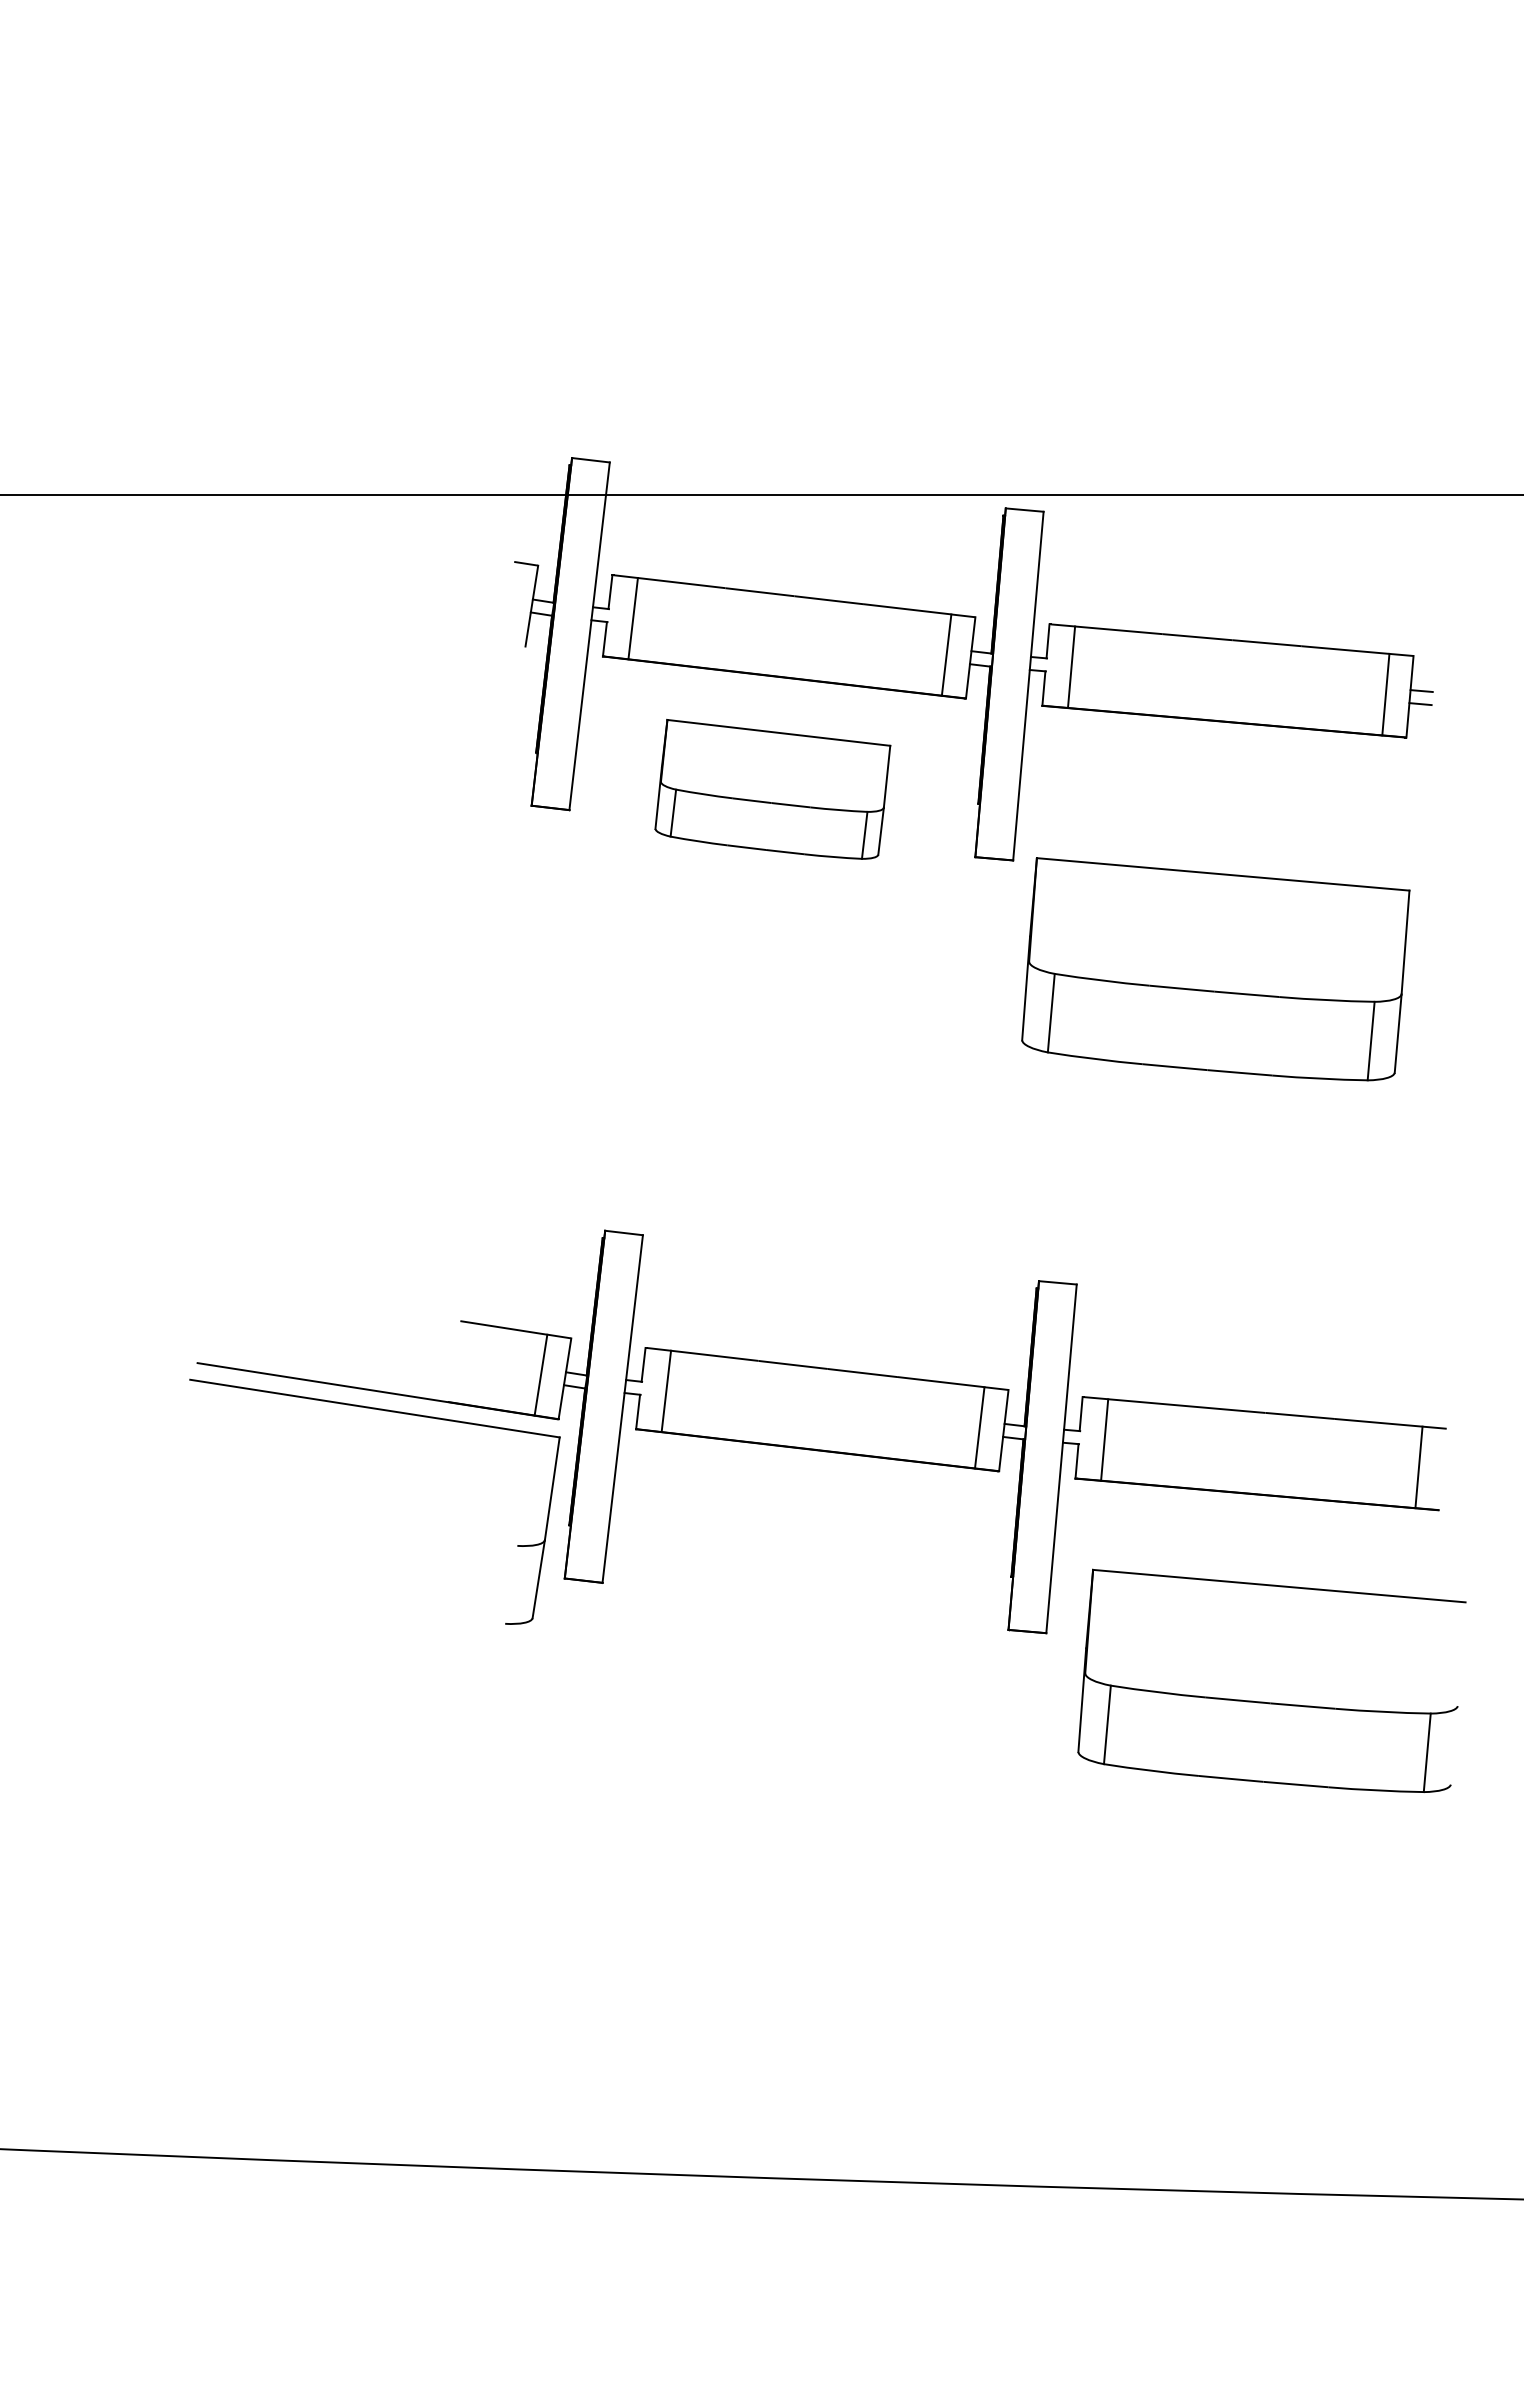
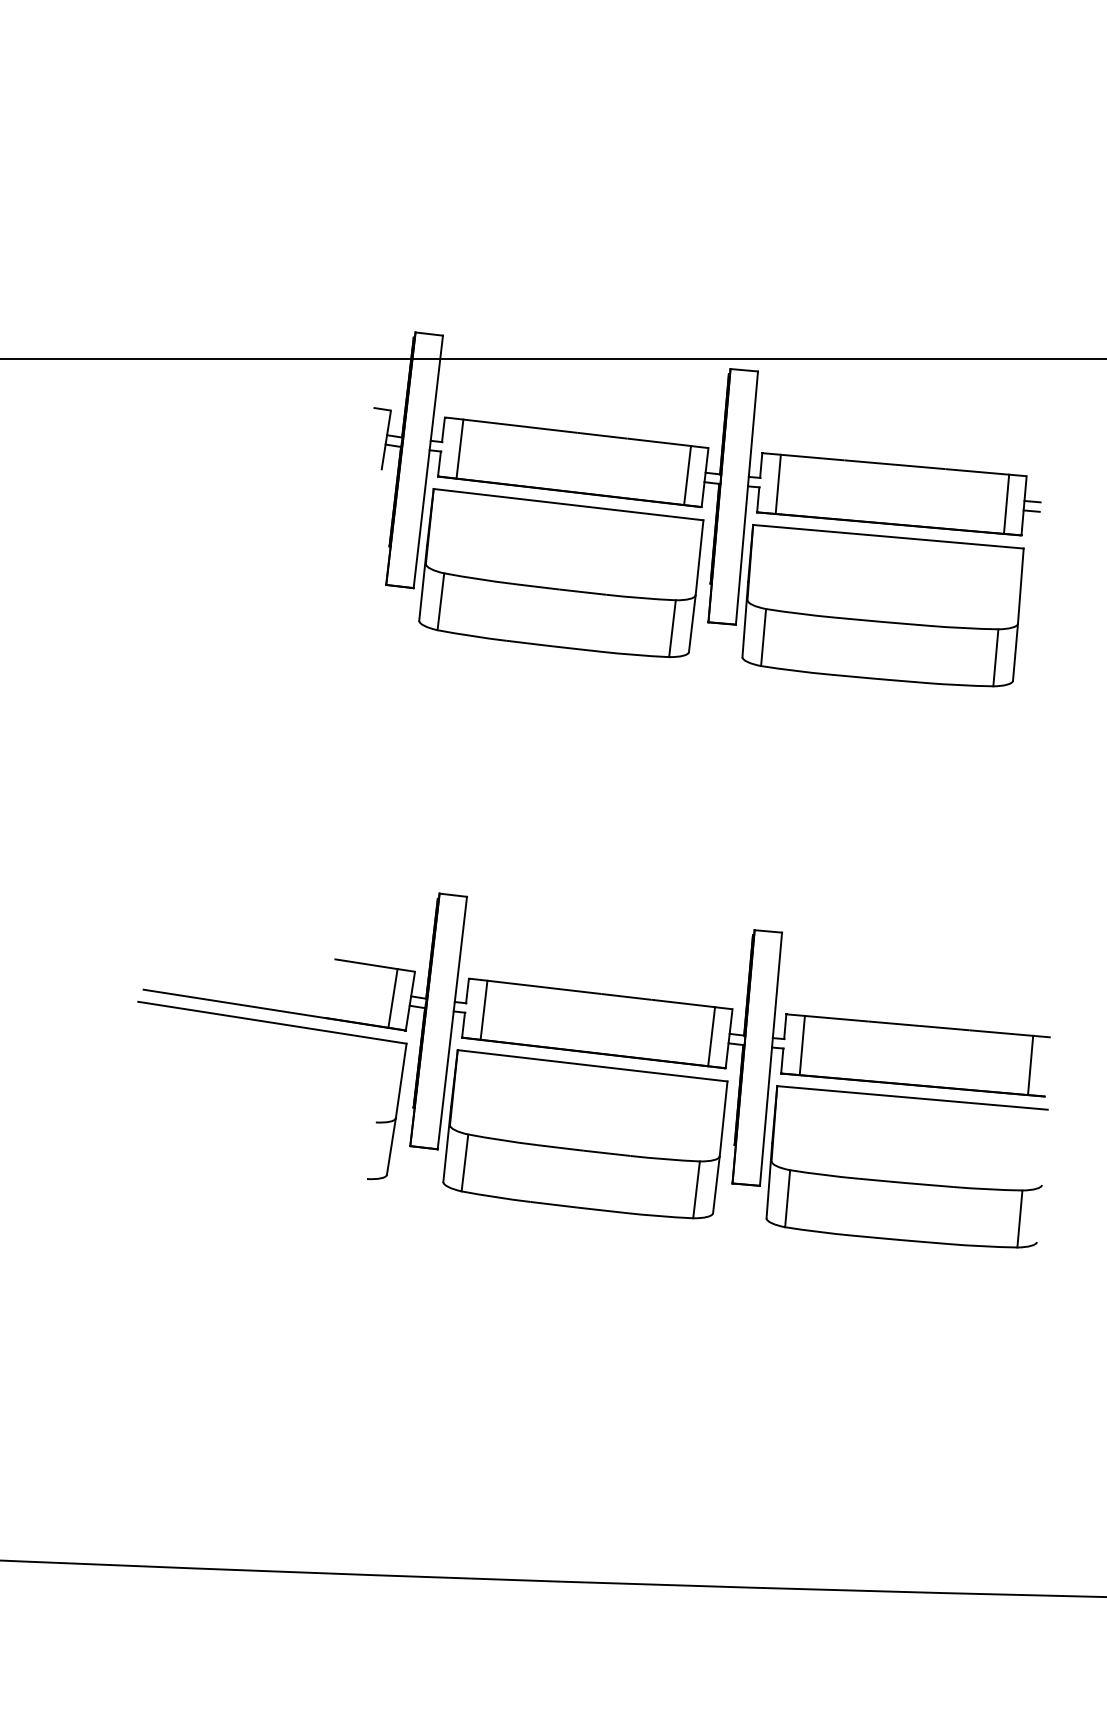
part: (772, 789) -> (561, 573), size x1.67
part: (1215, 969) -> (882, 605), moved
part: (805, 1561) -> (585, 1133), added
part: (1271, 1702) -> (906, 1182), moved

